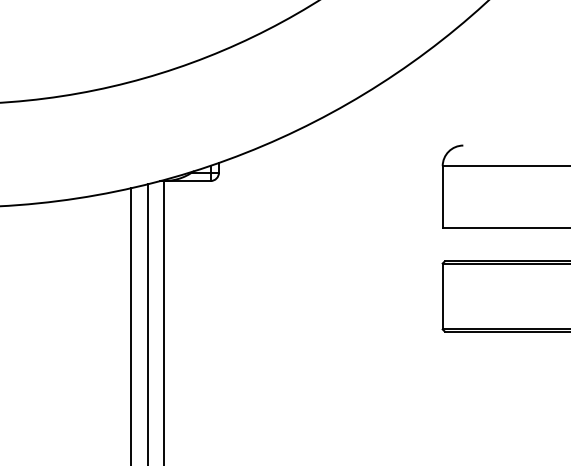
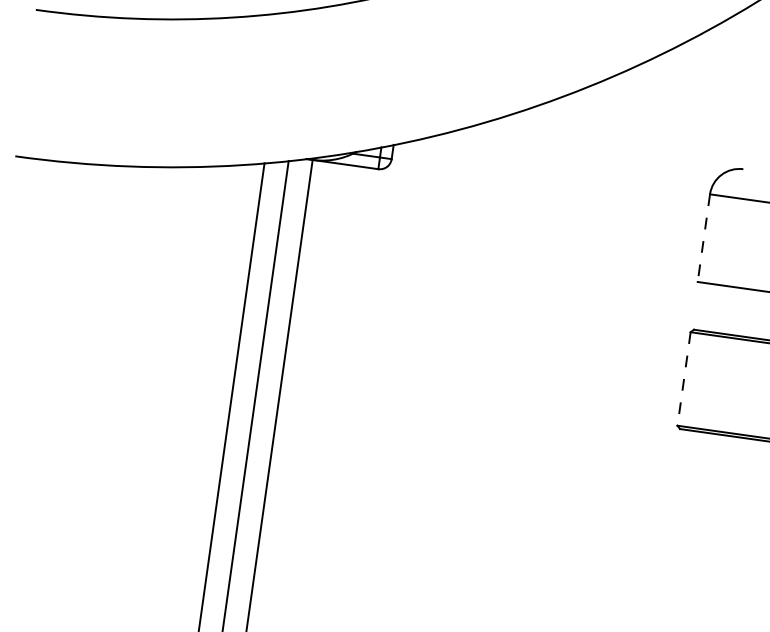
line: (442, 197) -> (703, 238), solid -> dashed
line: (442, 296) -> (683, 378), solid -> dashed

